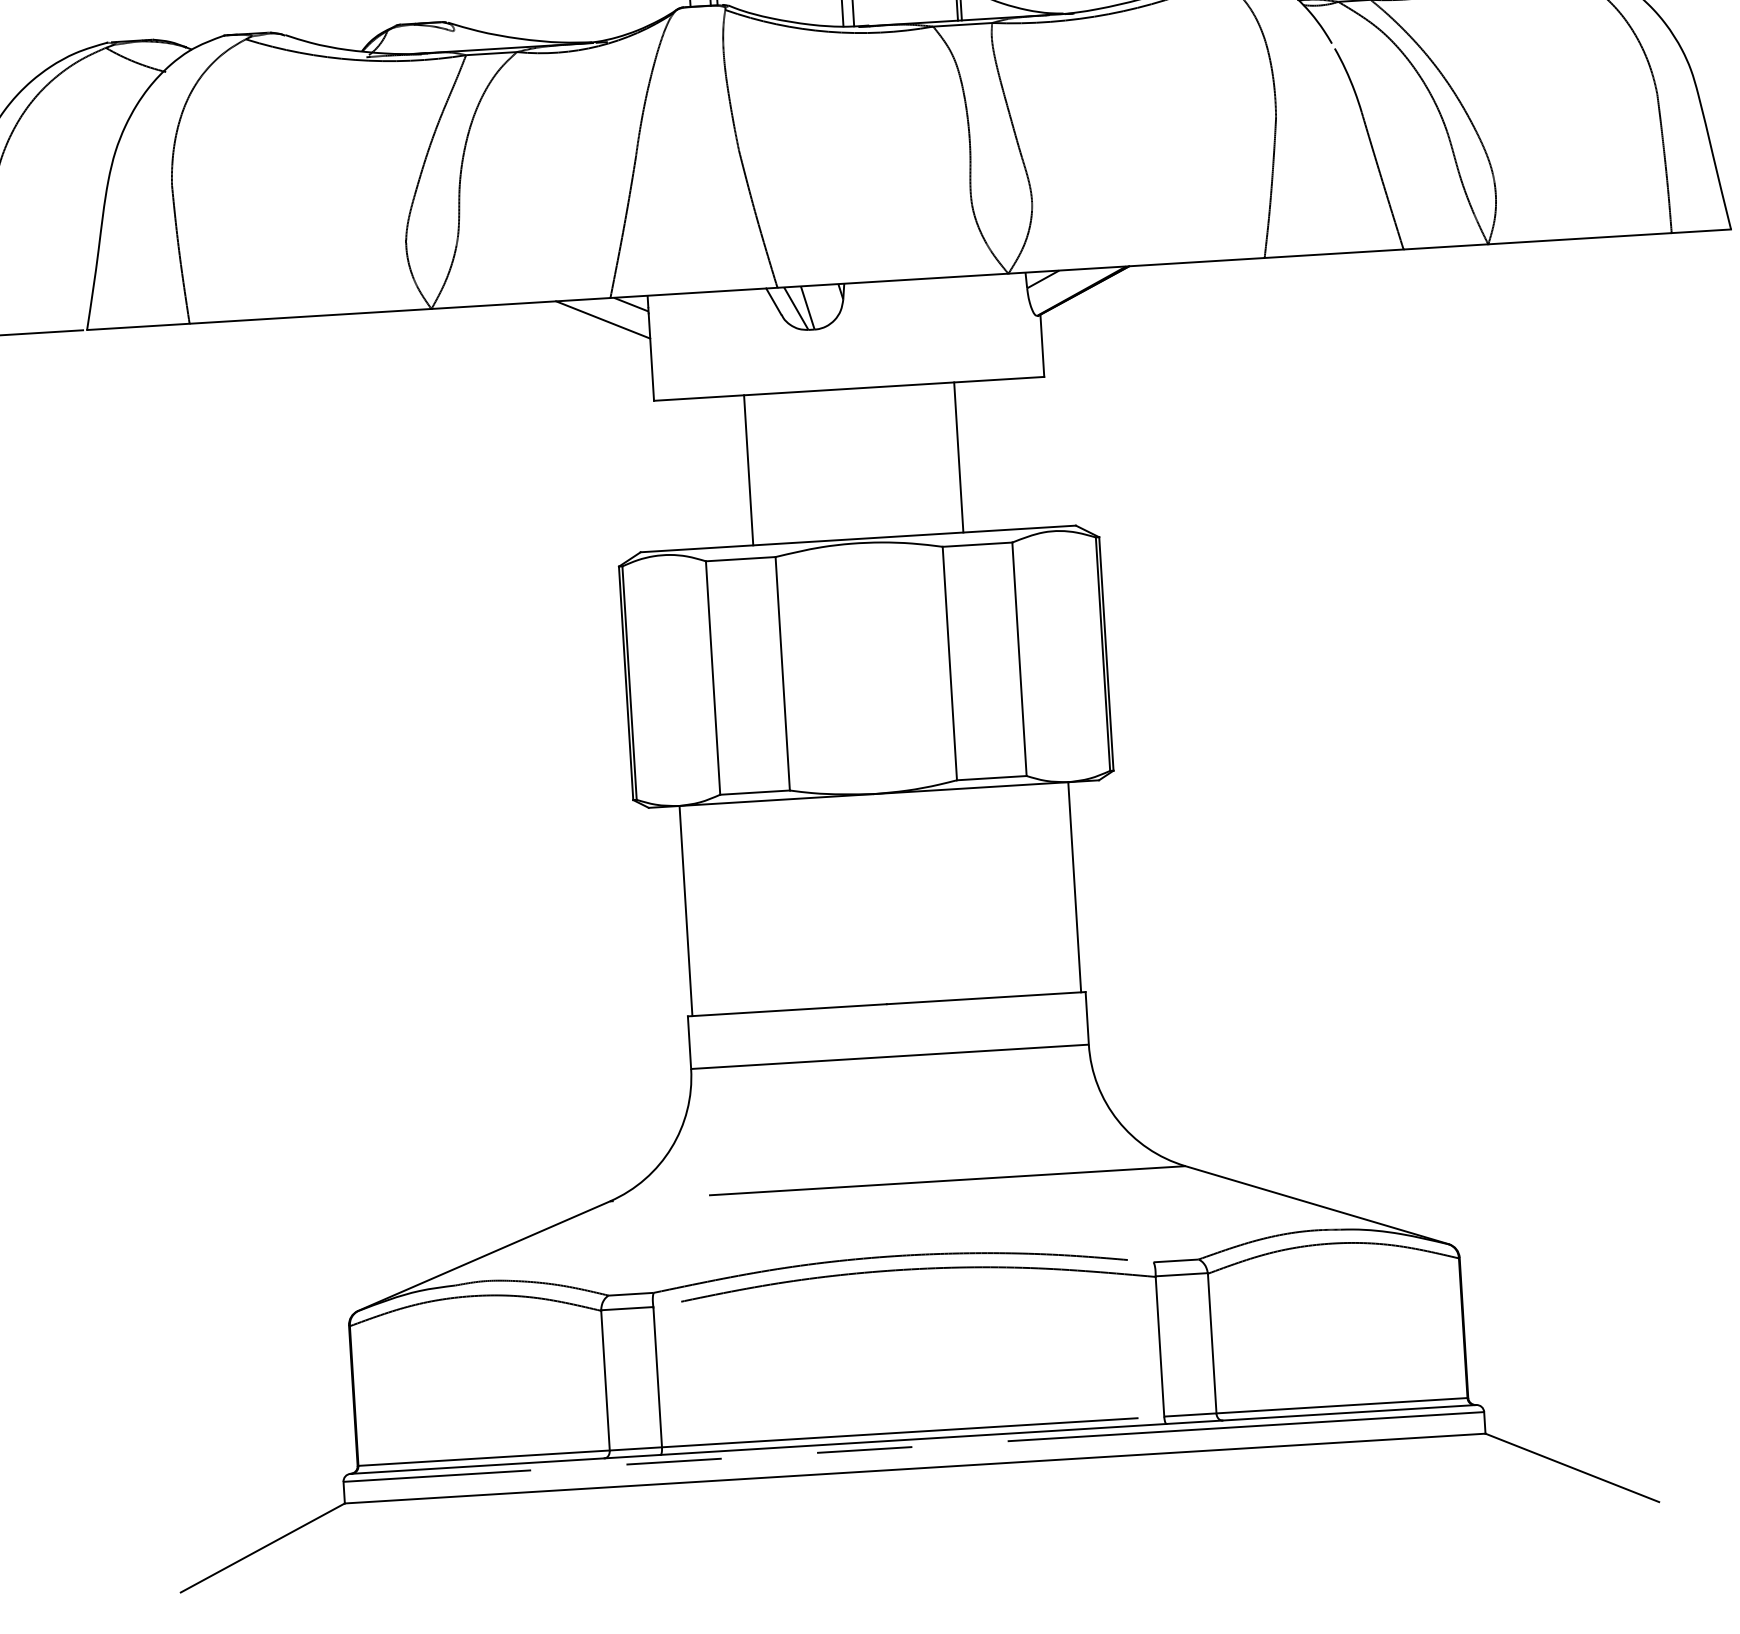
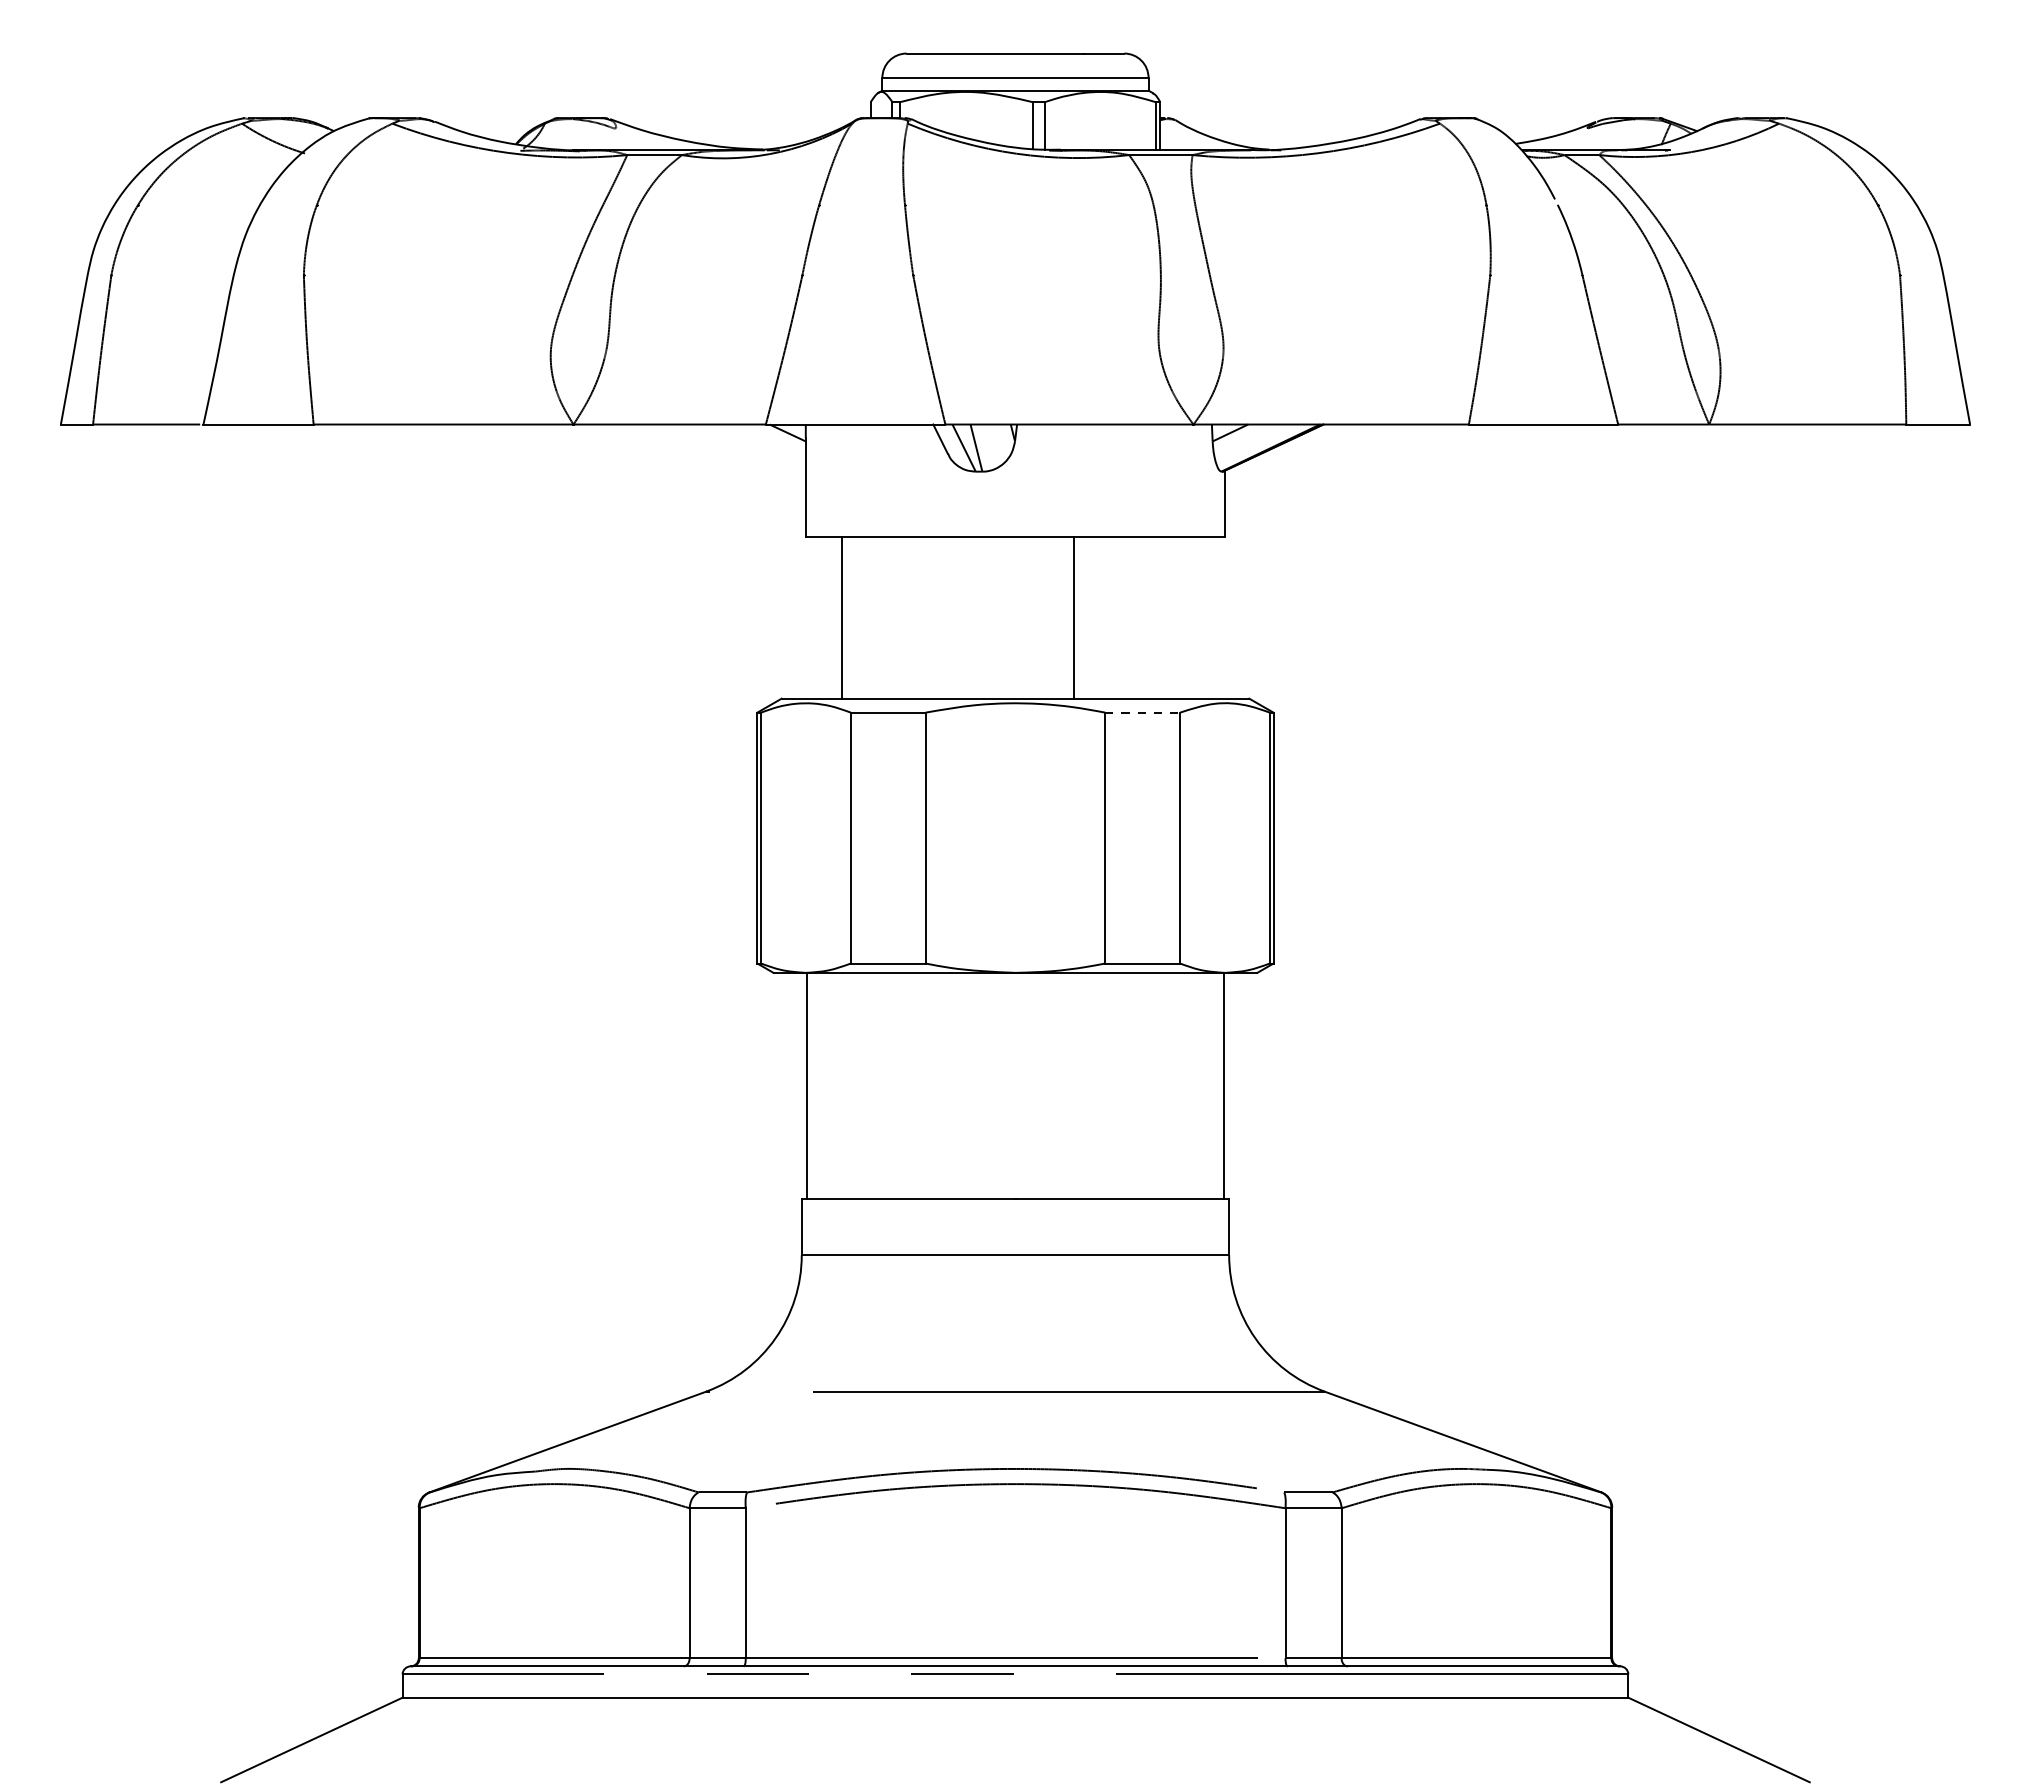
line: (603, 319) -> (756, 447), removed
line: (958, 456) -> (1074, 617), moved
line: (748, 469) -> (841, 617), moved
line: (978, 544) -> (1143, 712), solid -> dashed

